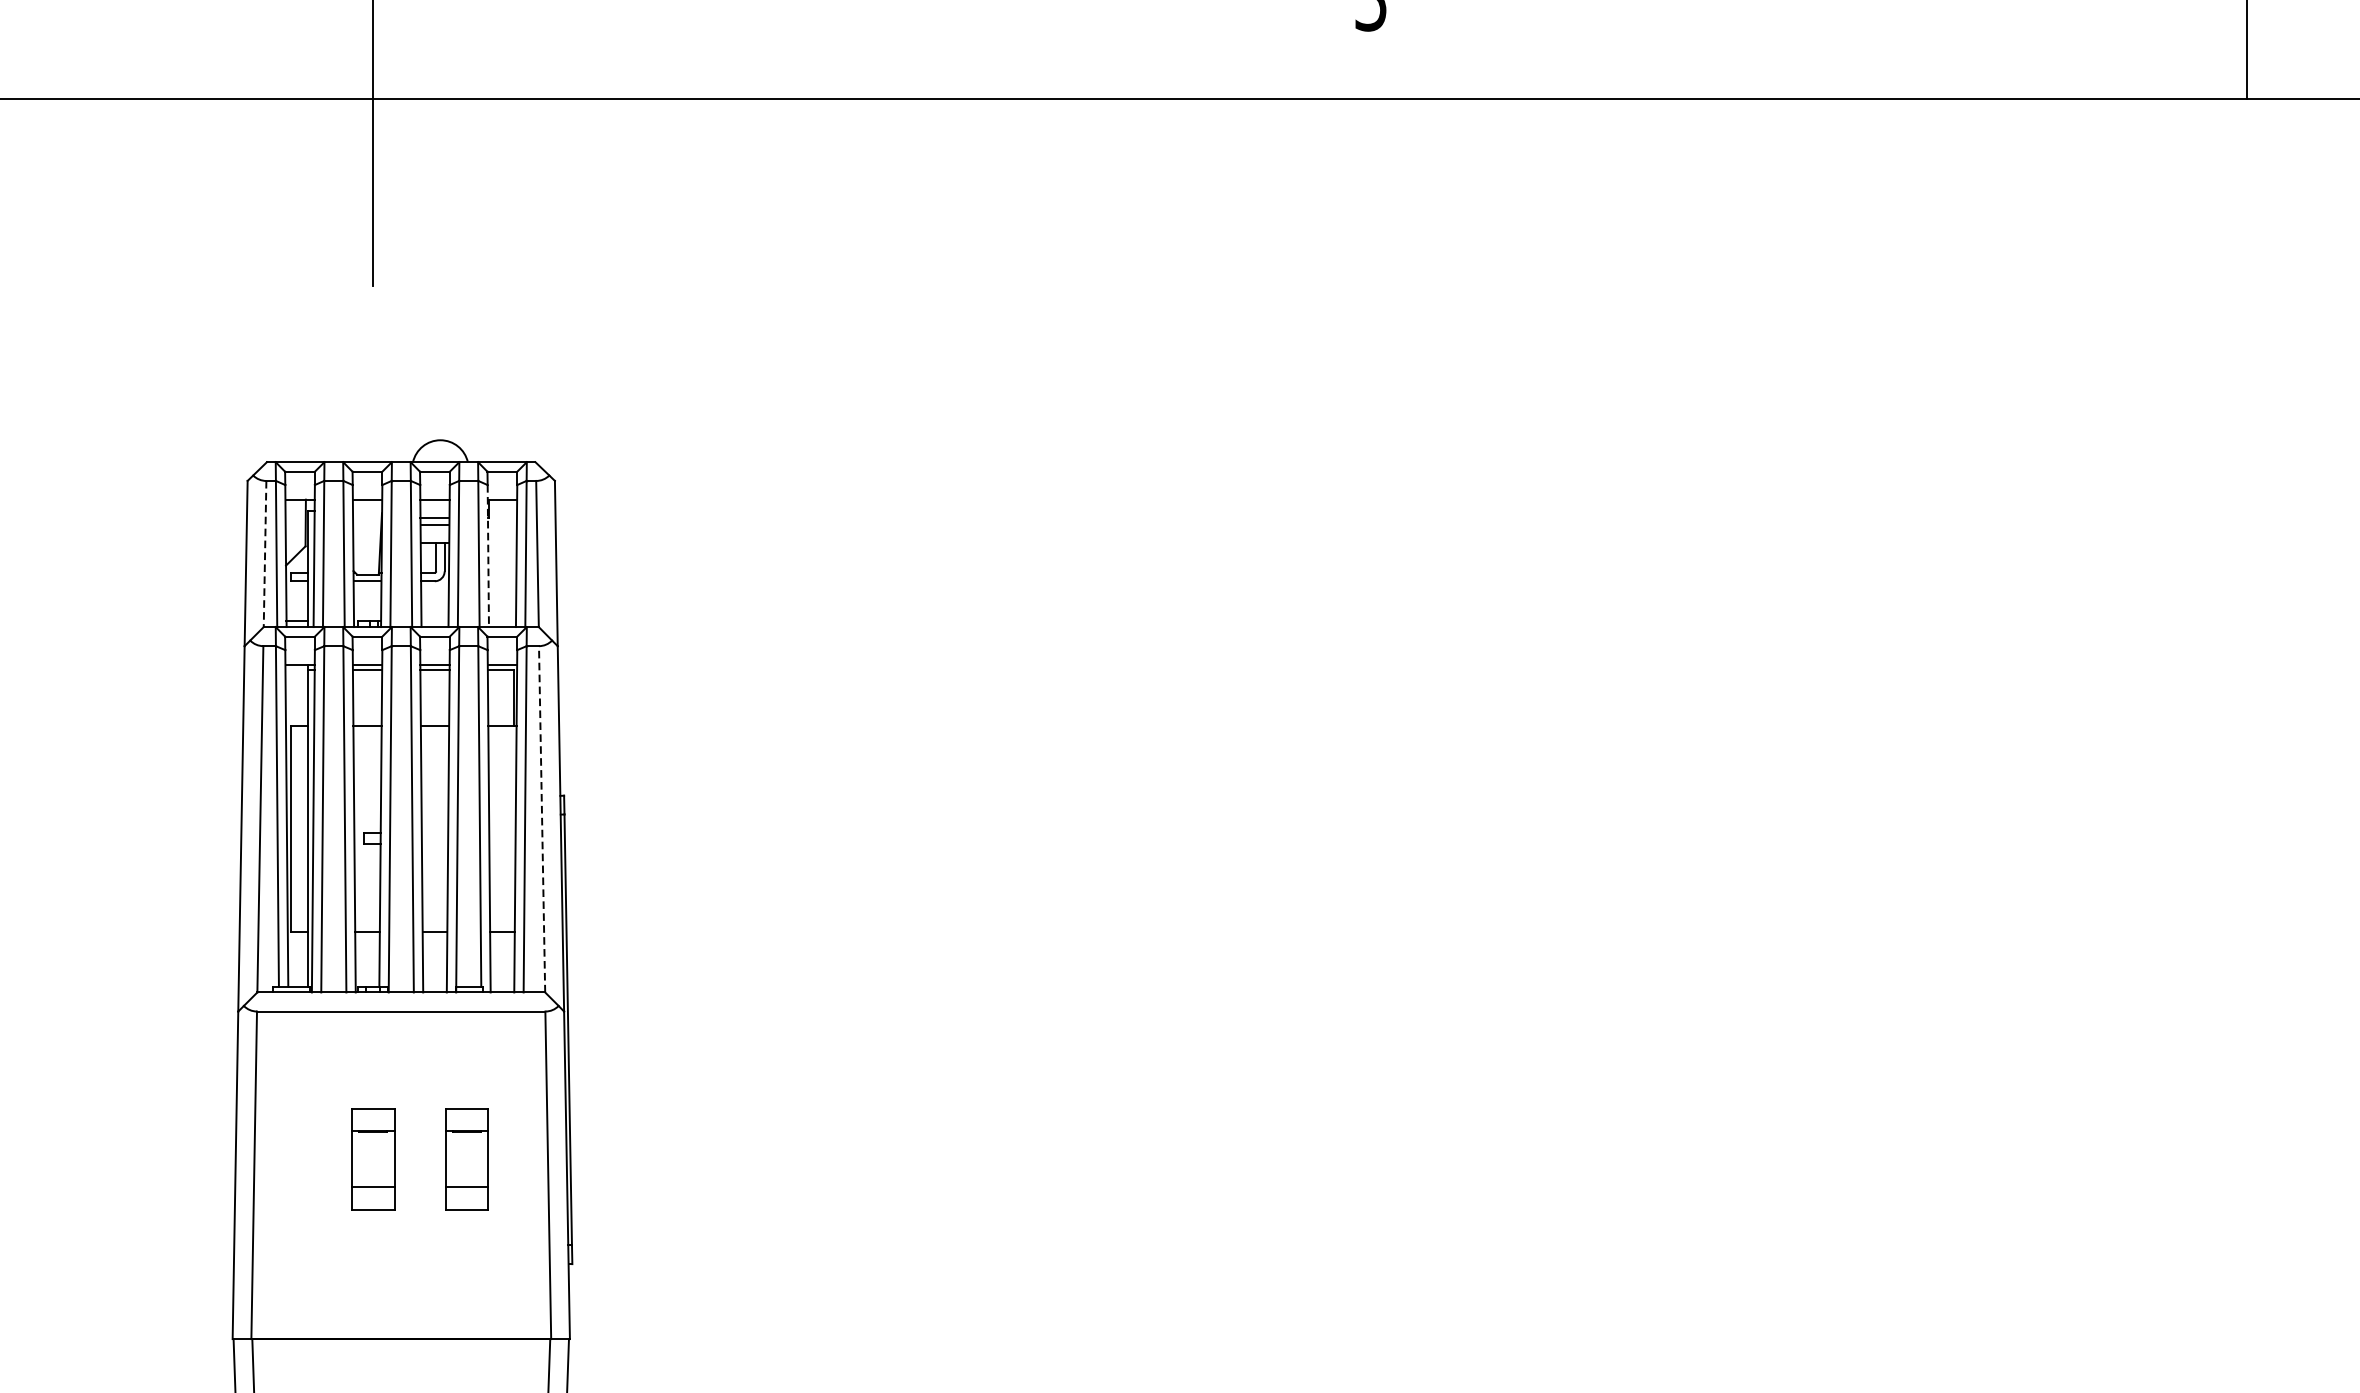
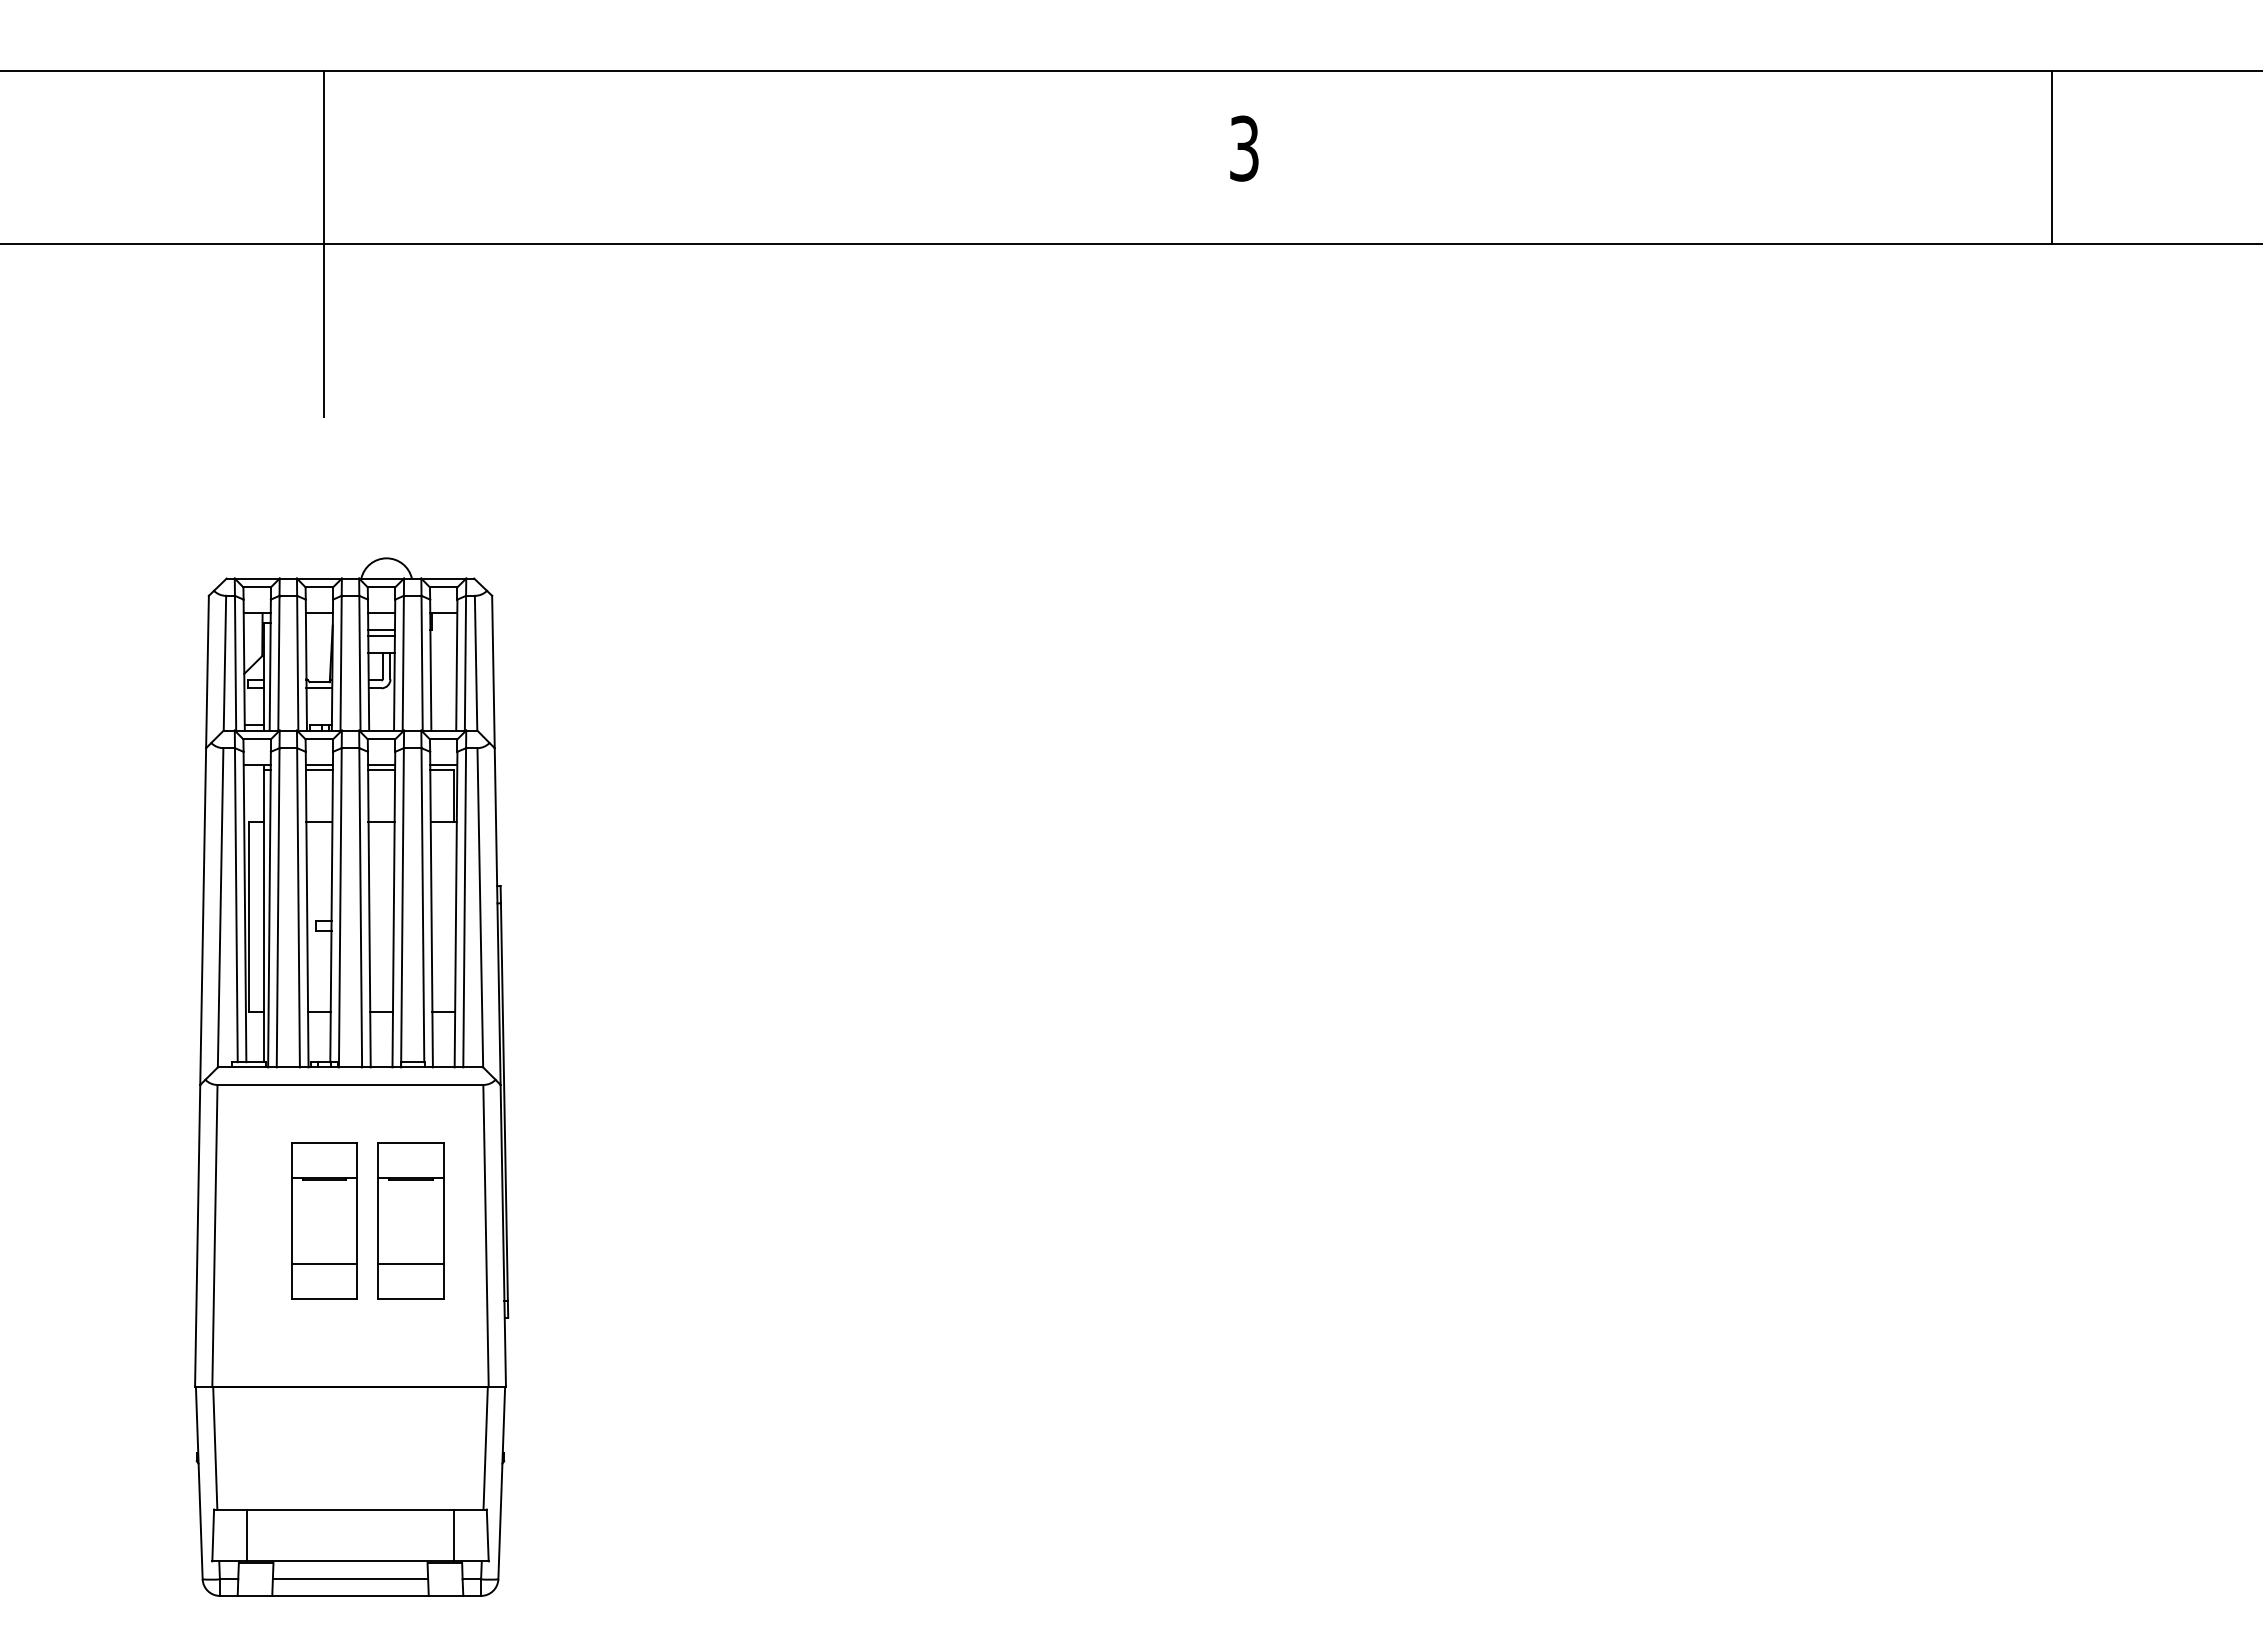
line: (264, 554) -> (224, 663), dashed -> solid
line: (488, 556) -> (430, 665), dashed -> solid
line: (542, 819) -> (480, 907), dashed -> solid
part: (373, 1158) -> (324, 1220), size x1.67
part: (466, 1158) -> (410, 1220), size x1.67

